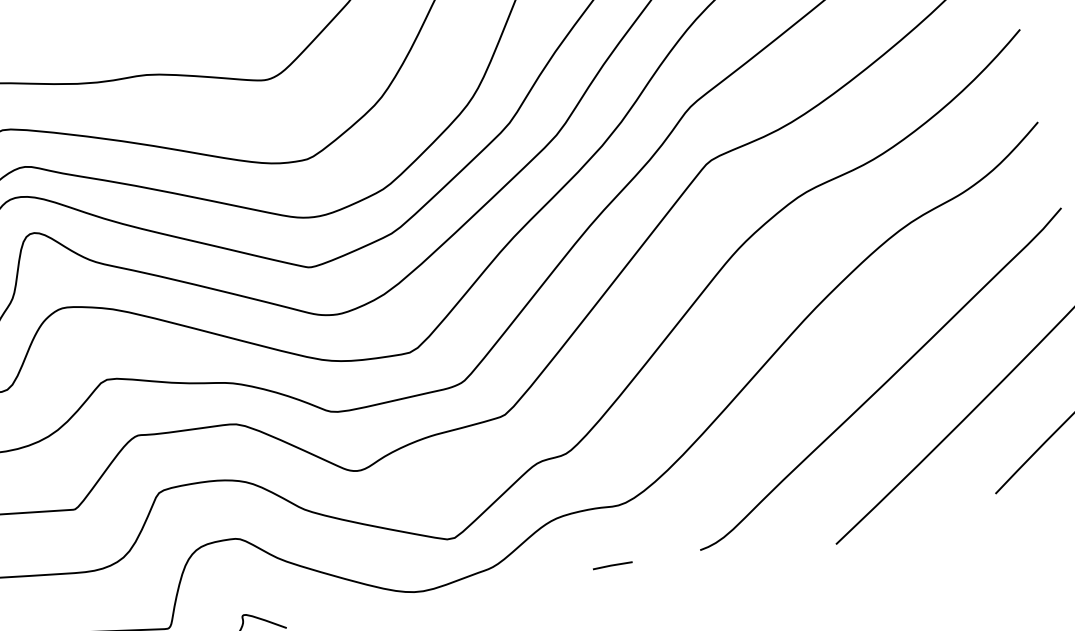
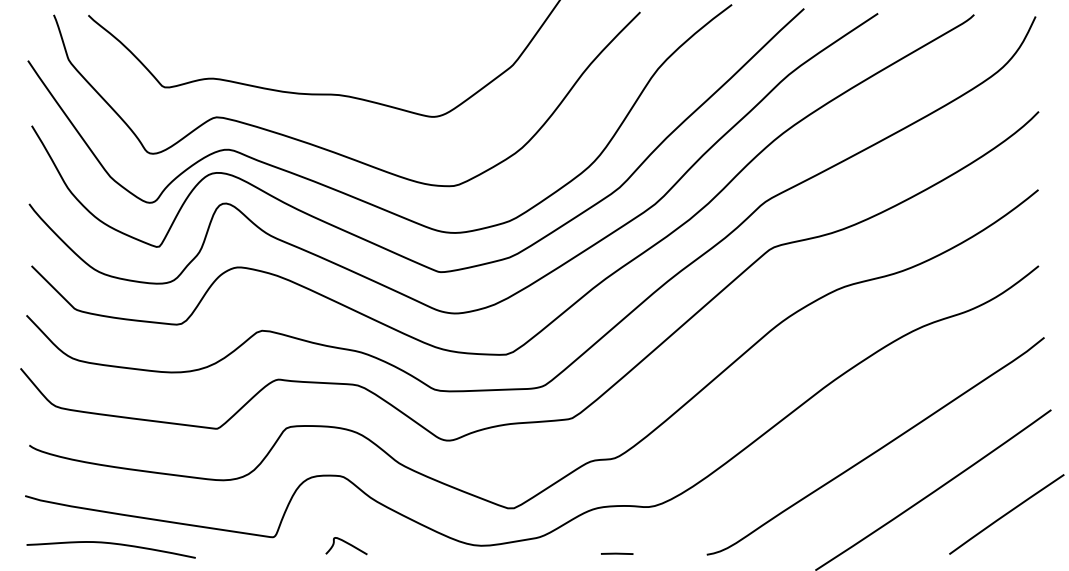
line: (613, 565) -> (617, 553), moved

